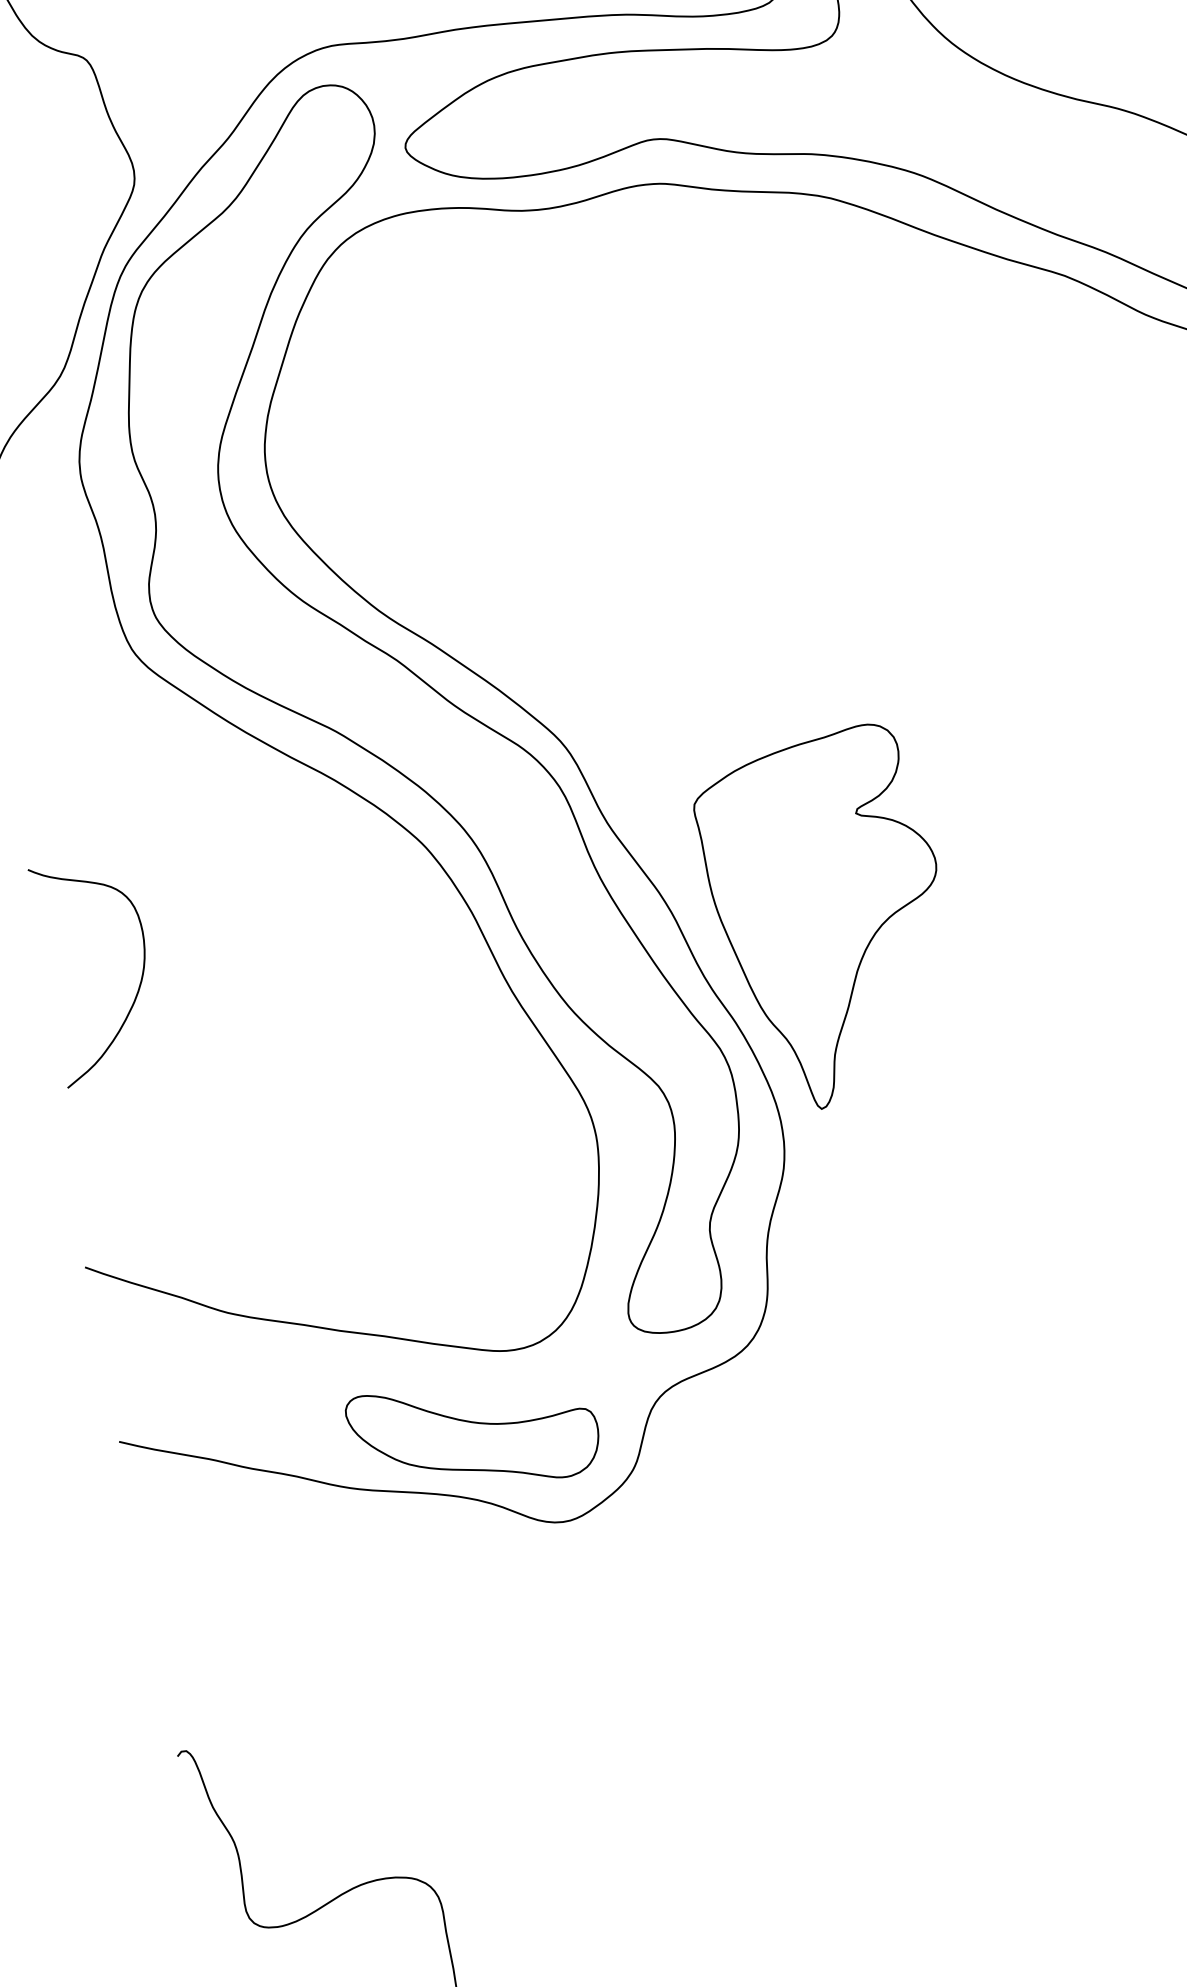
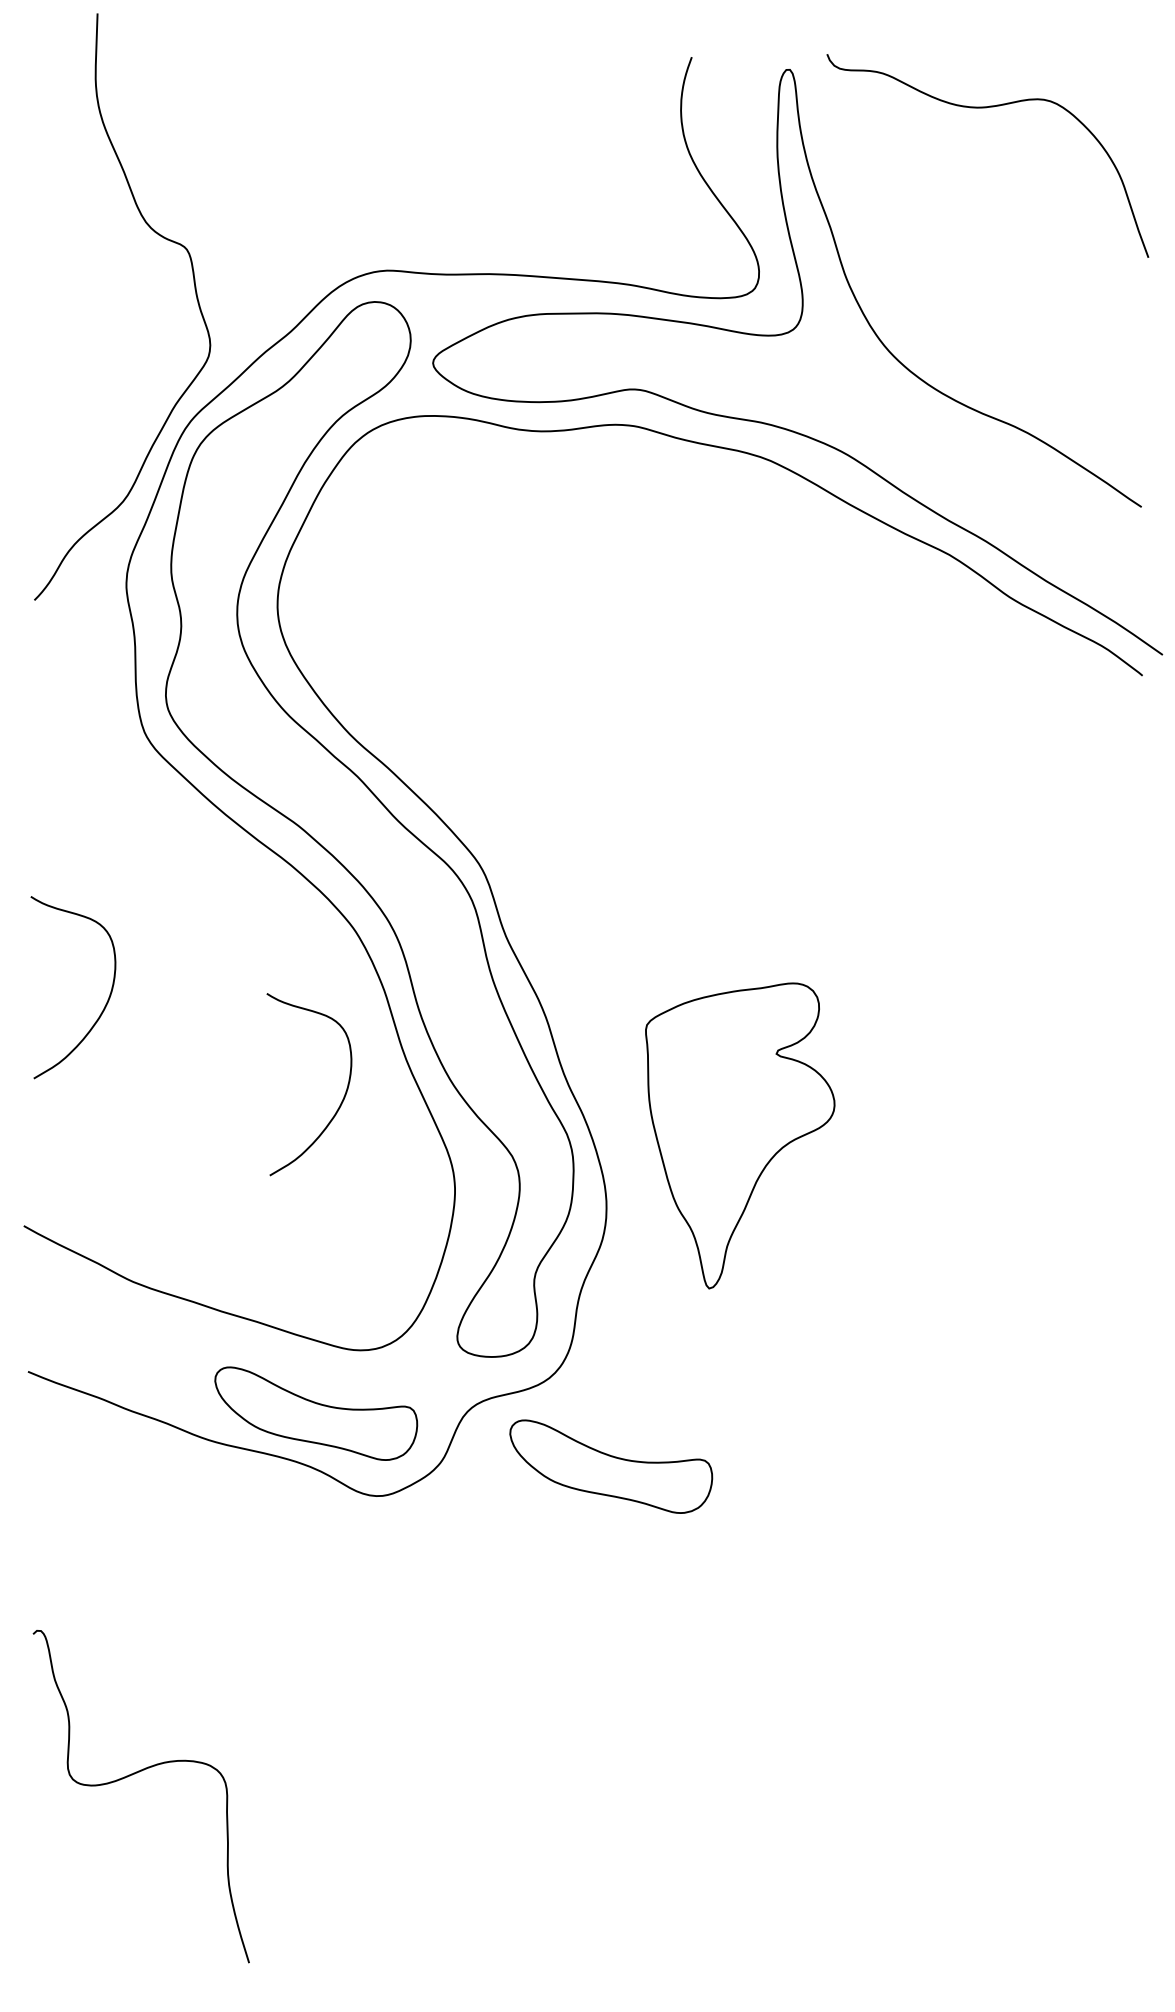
part: (828, 918) -> (740, 1135), moved
curve: (443, 1047) -> (343, 1096), added
part: (839, 1439) -> (611, 1466), added

